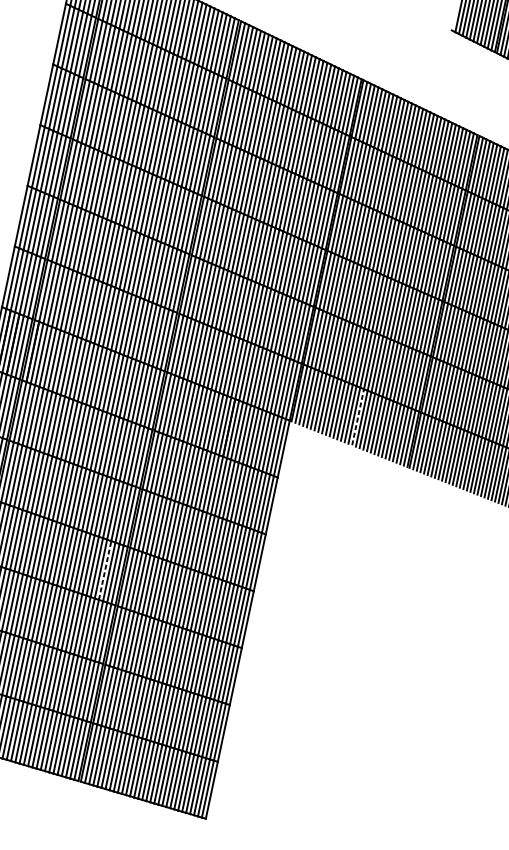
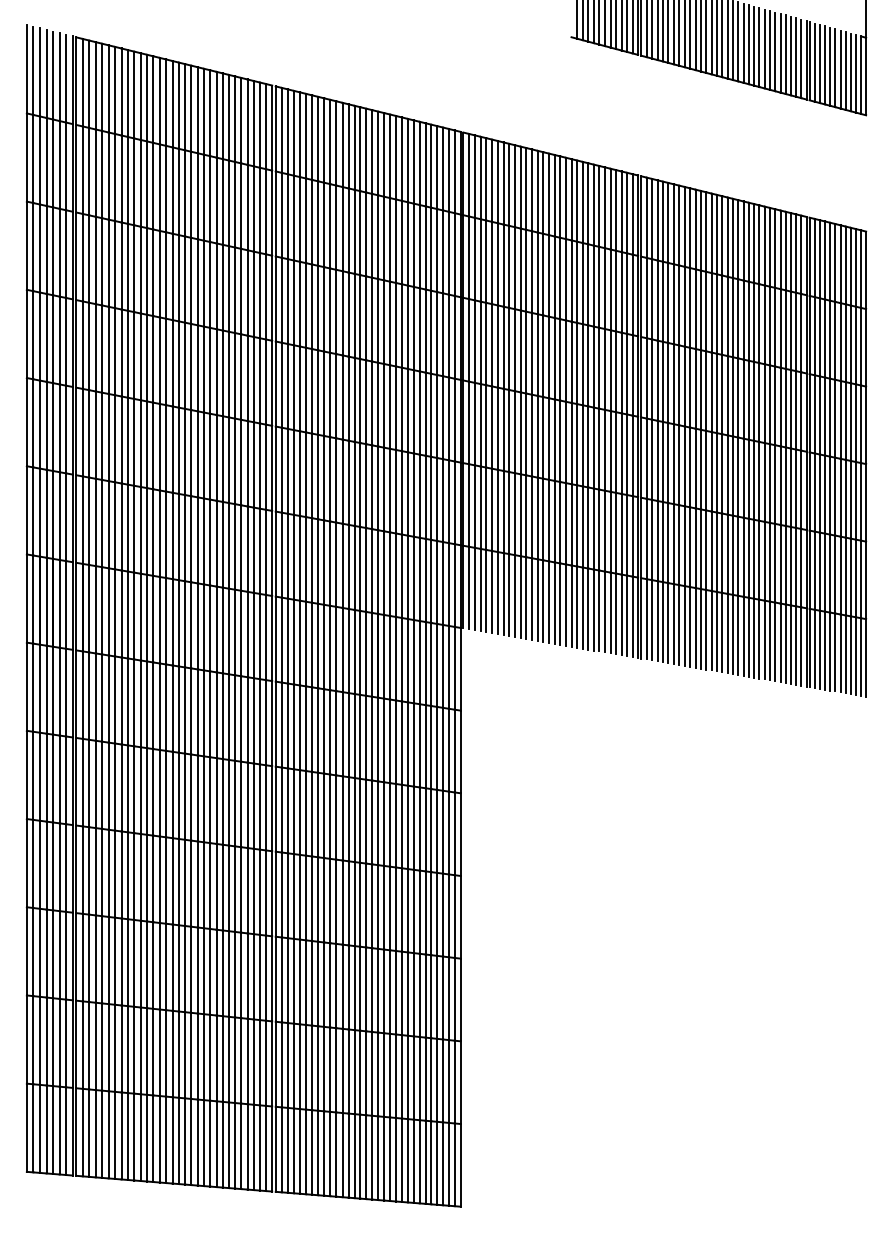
line: (357, 417) -> (554, 603), dashed -> solid
line: (105, 570) -> (247, 890), dashed -> solid

